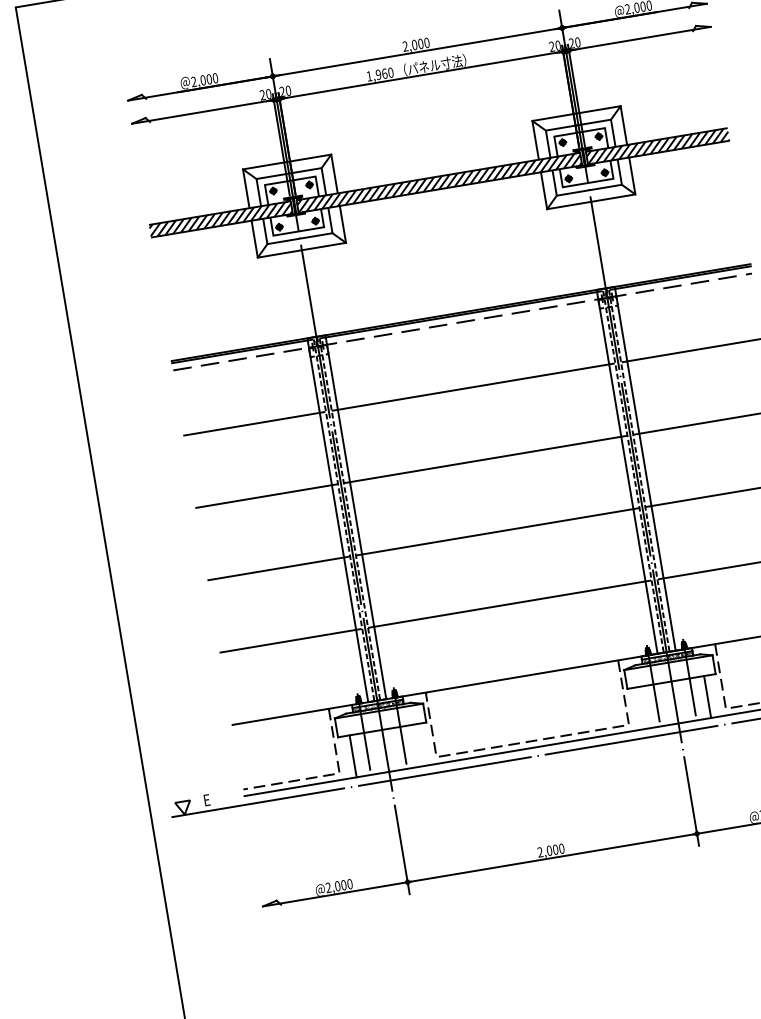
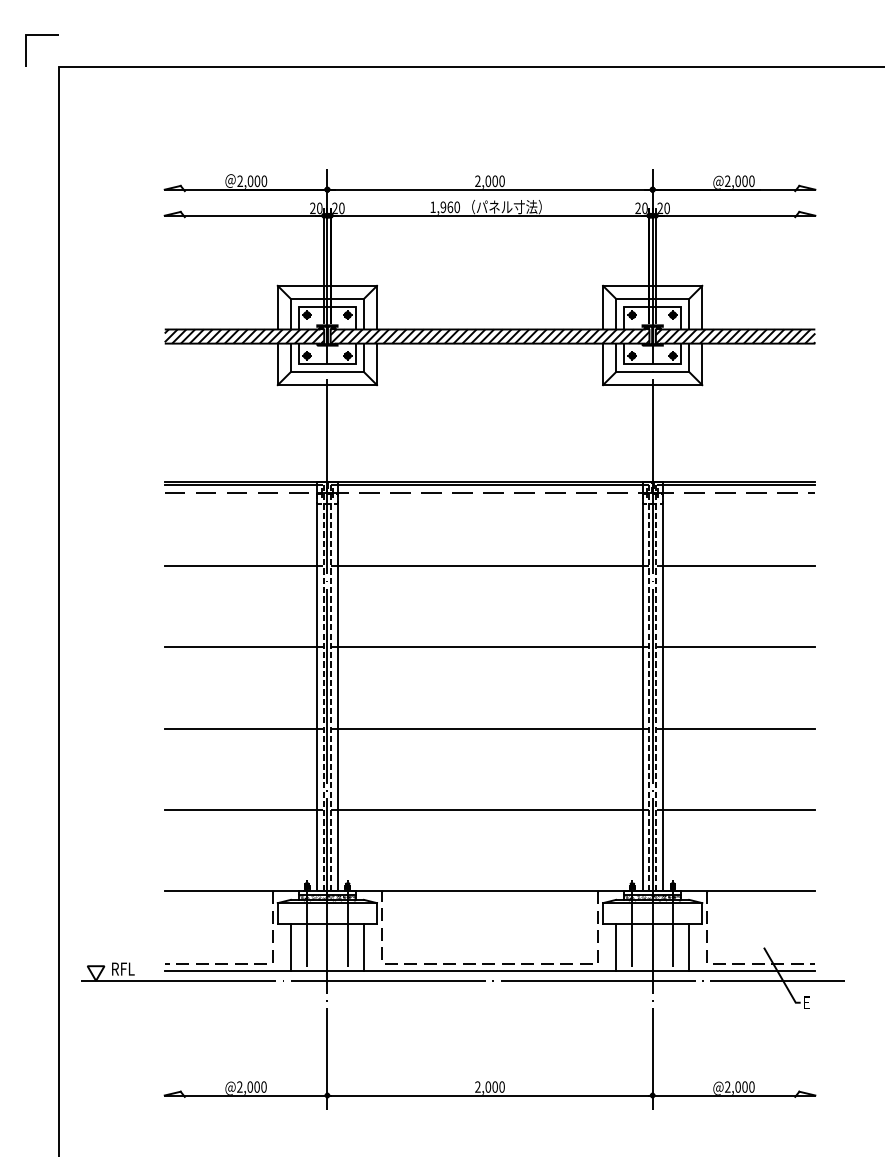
line: (642, 707) -> (616, 947), added
line: (418, 745) -> (364, 947), added
text: (207, 799) -> (123, 968), E -> RFL

